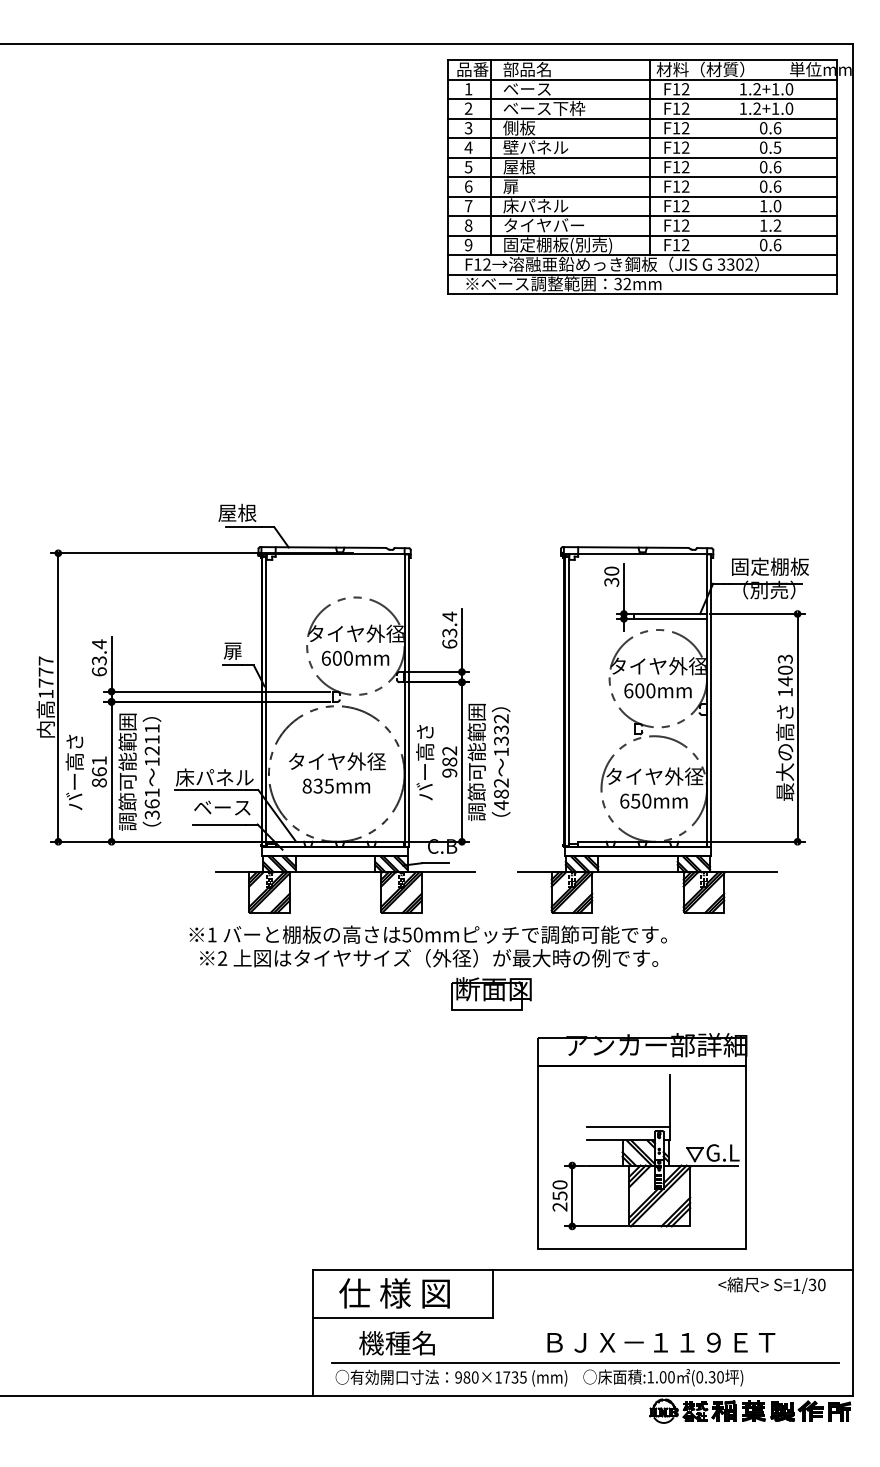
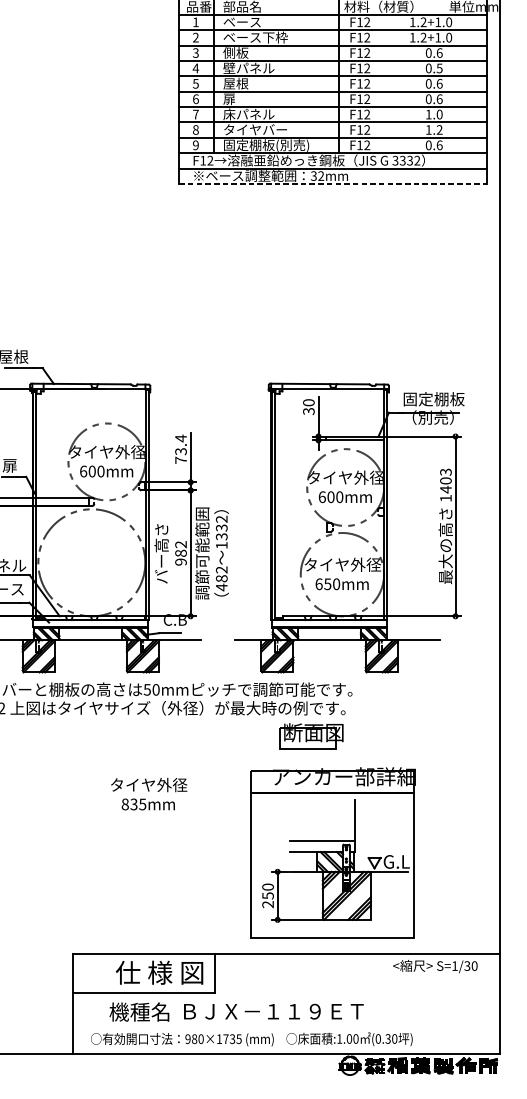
text: (739, 264) -> (409, 160), 3302 -> 3332
line: (642, 294) -> (333, 184), solid -> dashed
text: (449, 643) -> (180, 459), 63.4 -> 73.4
text: (337, 772) -> (149, 793), moved
part: (491, 993) -> (311, 736), moved
text: (394, 1293) -> (159, 972), moved
text: (661, 1342) -> (273, 1011), moved
line: (585, 1362) -> (288, 1027), removed

